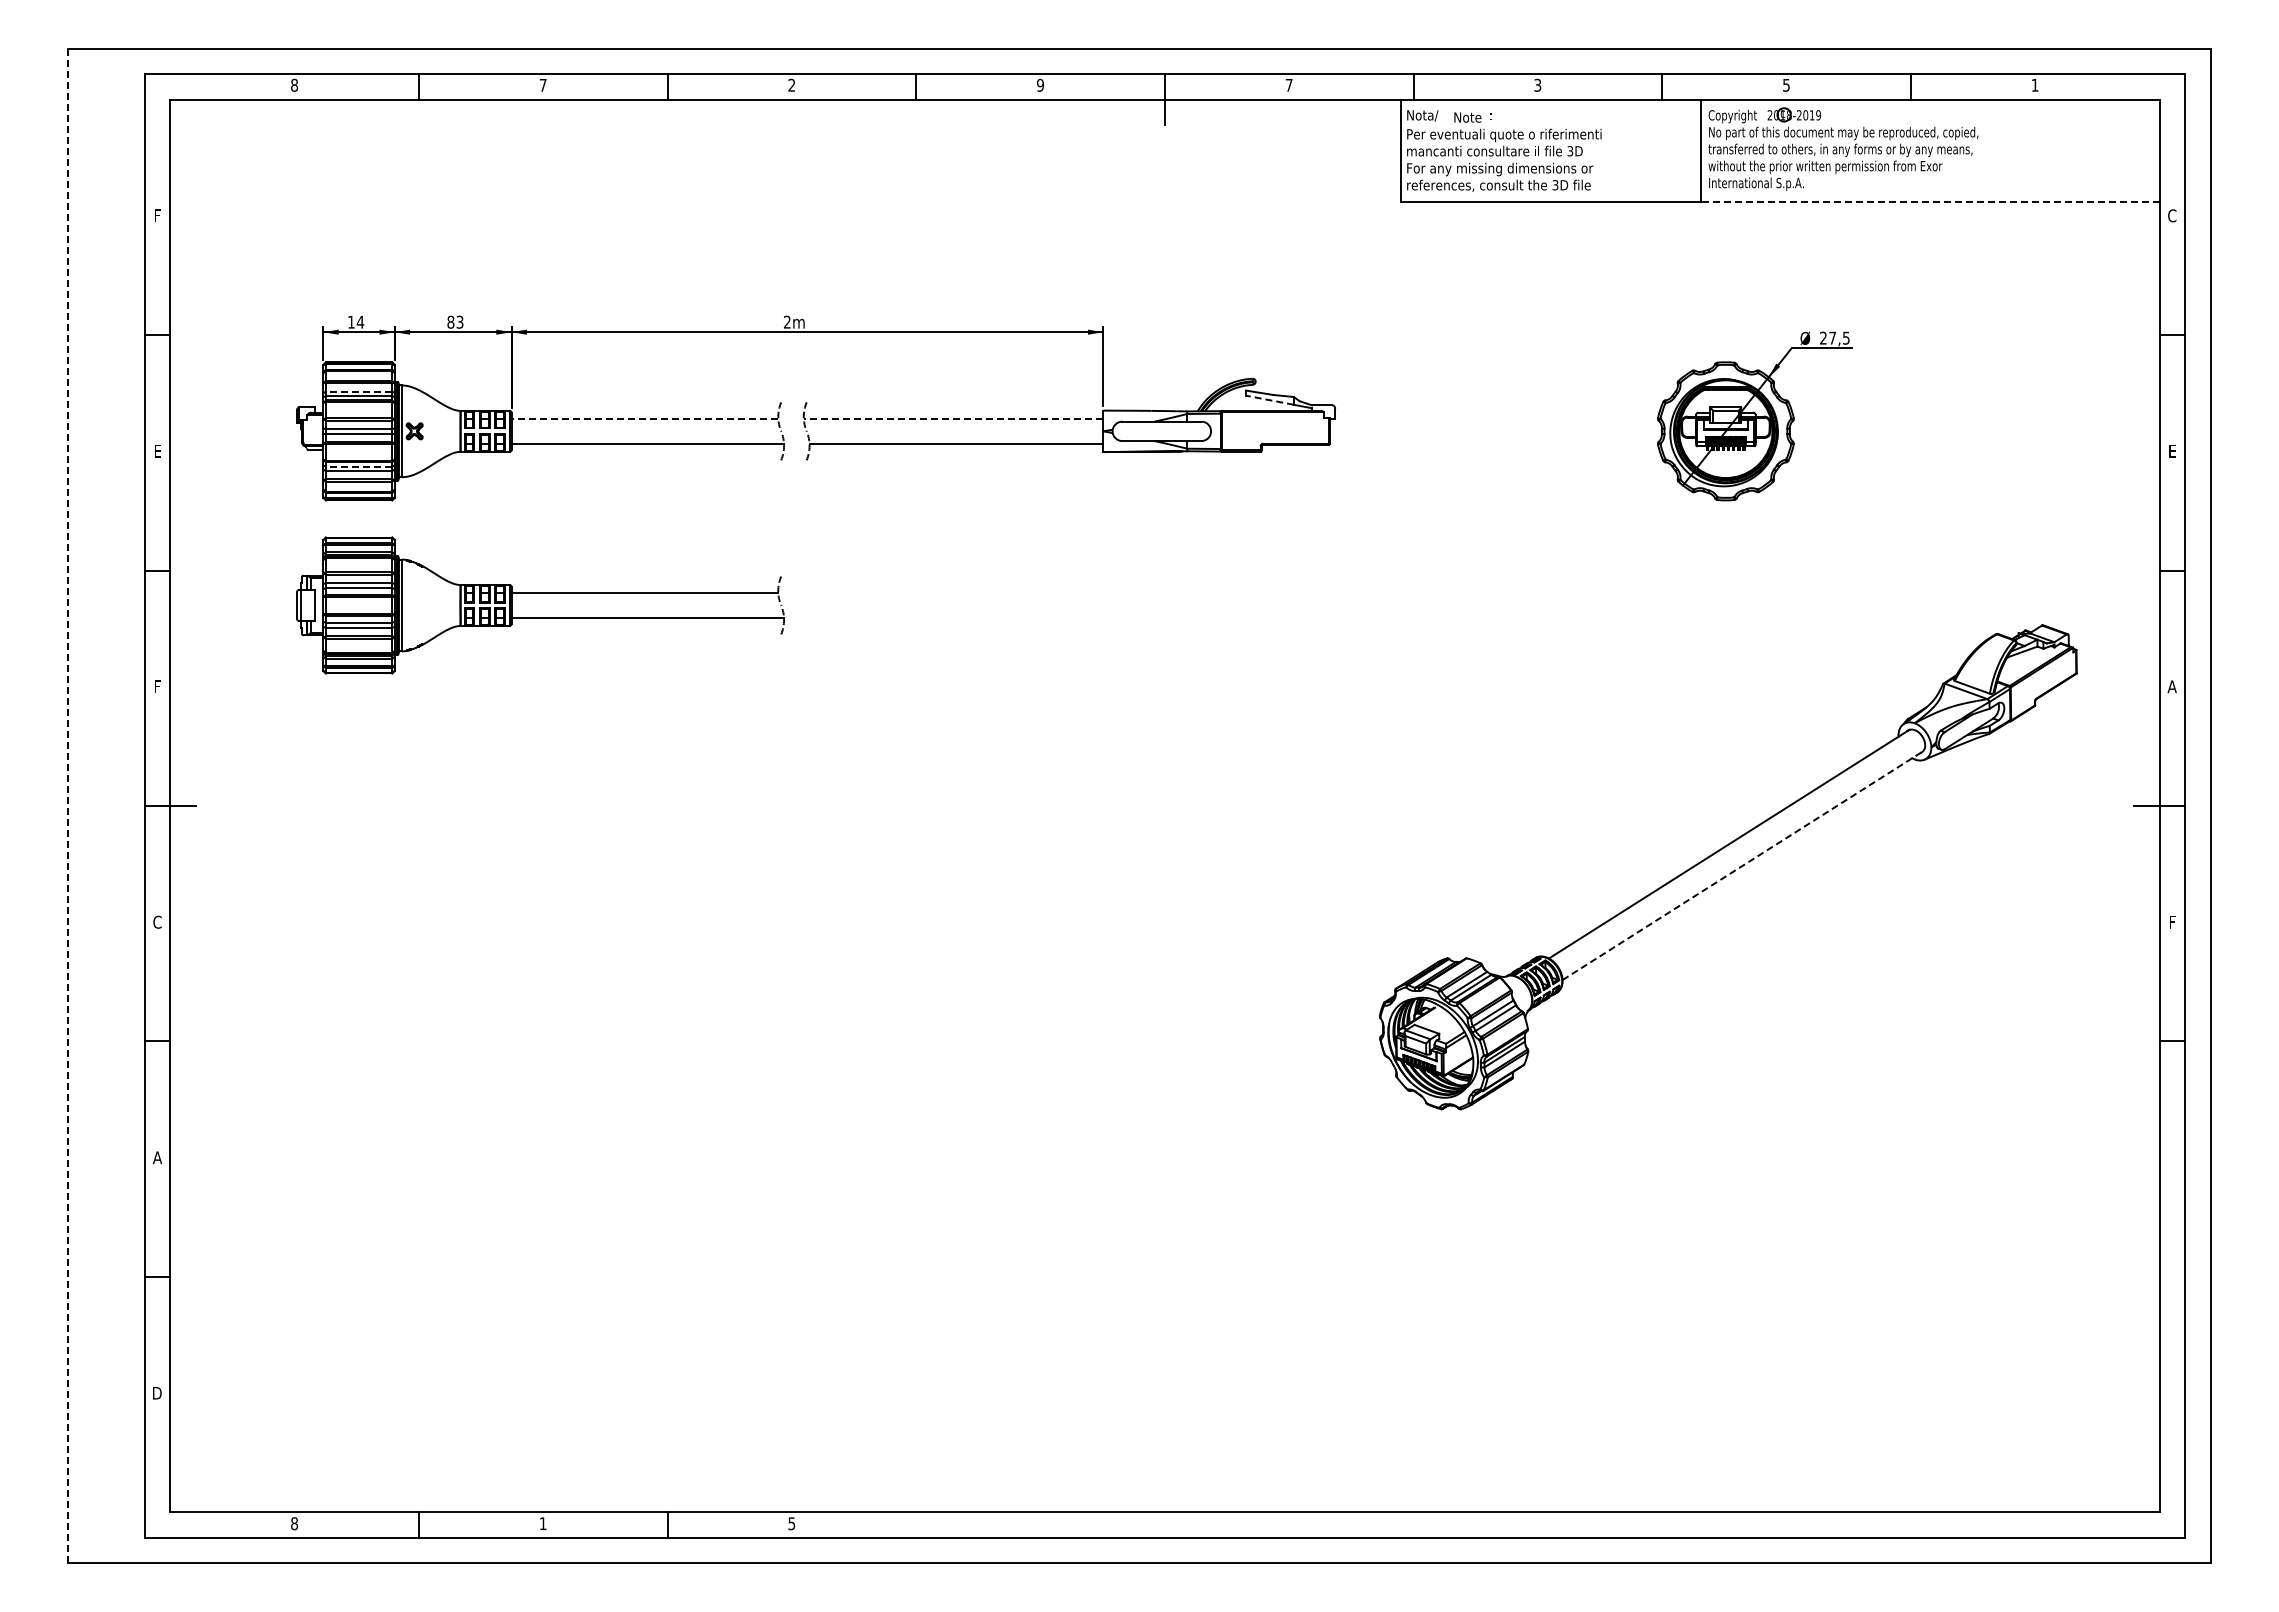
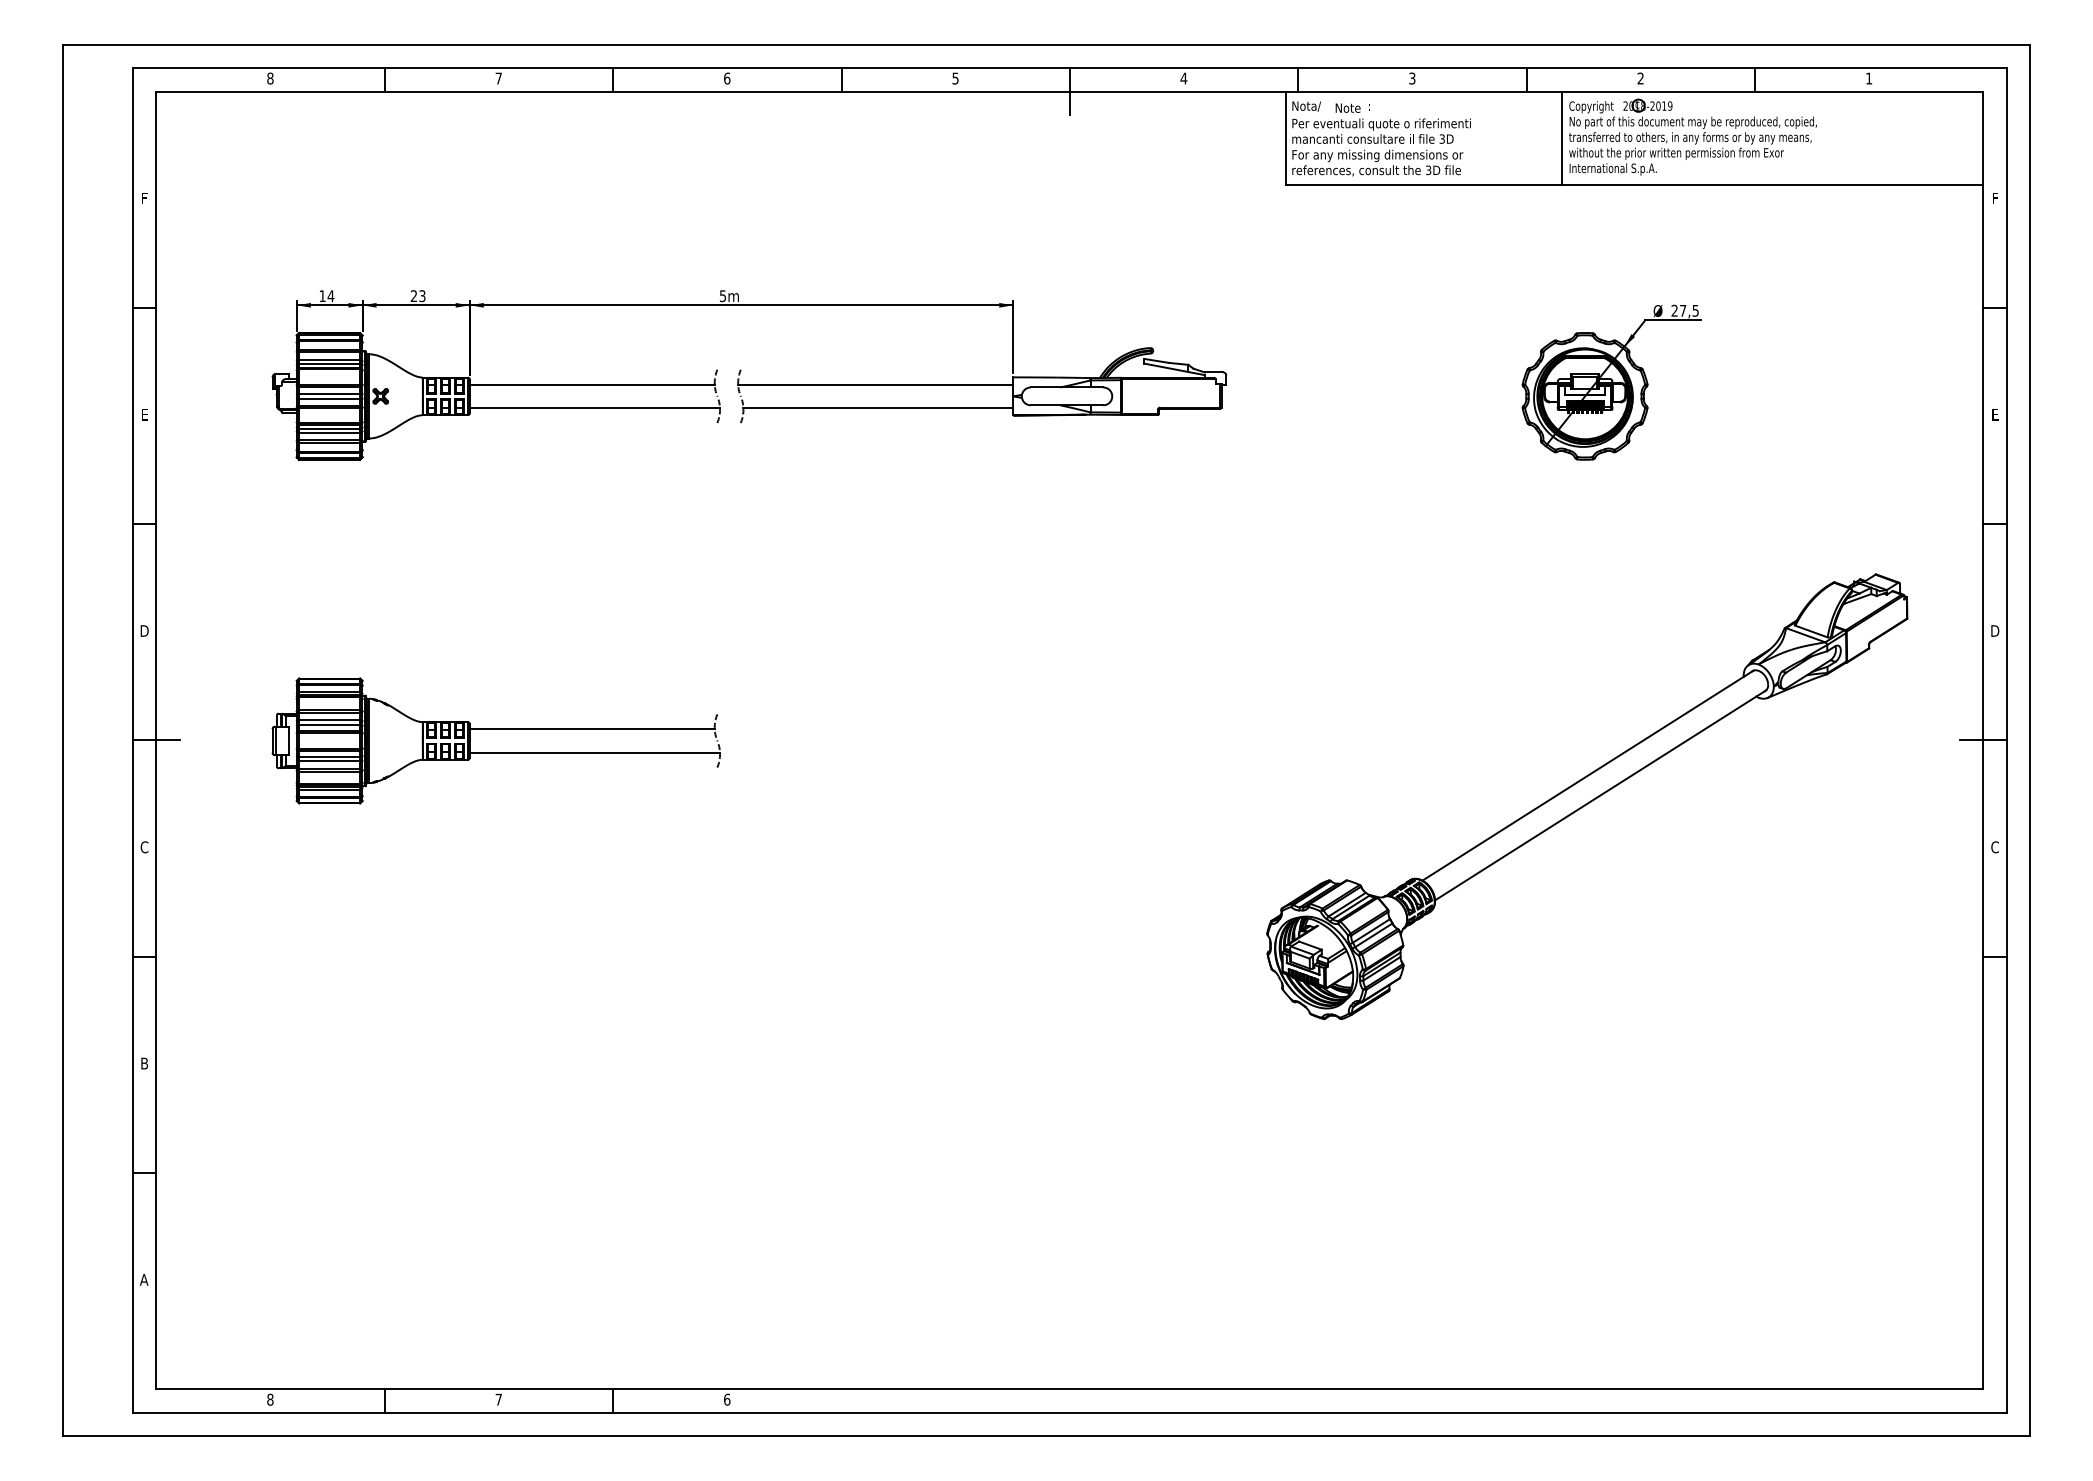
text: (791, 84) -> (726, 77), 2 -> 6
text: (1040, 84) -> (955, 77), 9 -> 5
text: (1786, 84) -> (1640, 77), 5 -> 2
text: (1288, 85) -> (1183, 78), 7 -> 4
line: (1930, 201) -> (1773, 185), dashed -> solid
text: (2172, 215) -> (1995, 198), C -> F
text: (450, 321) -> (413, 295), 83 -> 23
text: (787, 321) -> (723, 295), 2m -> 5m
line: (358, 391) -> (329, 359), dashed -> solid
line: (1269, 400) -> (1165, 368), dashed -> solid
line: (644, 418) -> (591, 384), dashed -> solid
line: (953, 418) -> (875, 384), dashed -> solid
line: (358, 466) -> (329, 428), dashed -> solid
part: (540, 593) -> (496, 729), moved
text: (157, 686) -> (144, 630), F -> D
text: (2171, 686) -> (1994, 630), A -> D
line: (68, 805) -> (62, 740), dashed -> solid
line: (1743, 865) -> (1601, 795), dashed -> solid
text: (2172, 921) -> (1995, 846), F -> C
text: (157, 1157) -> (144, 1063), A -> B
text: (156, 1392) -> (143, 1279), D -> A
text: (542, 1523) -> (498, 1399), 1 -> 7
text: (791, 1523) -> (726, 1399), 5 -> 6

